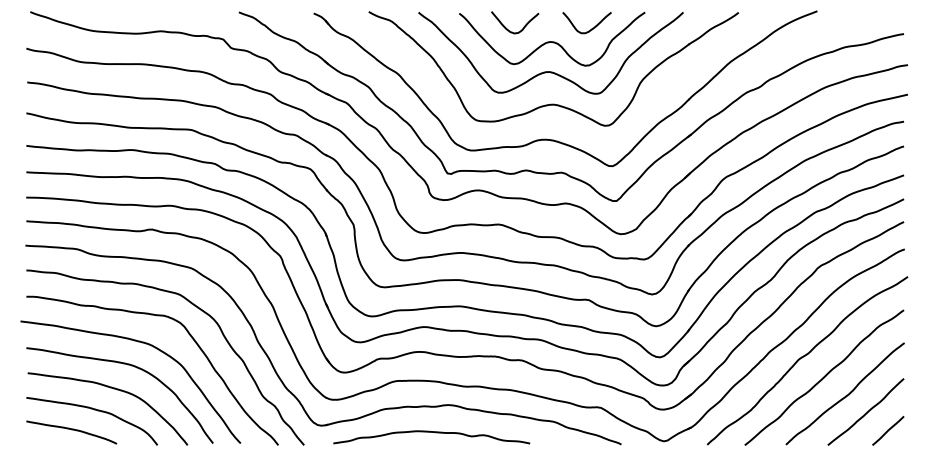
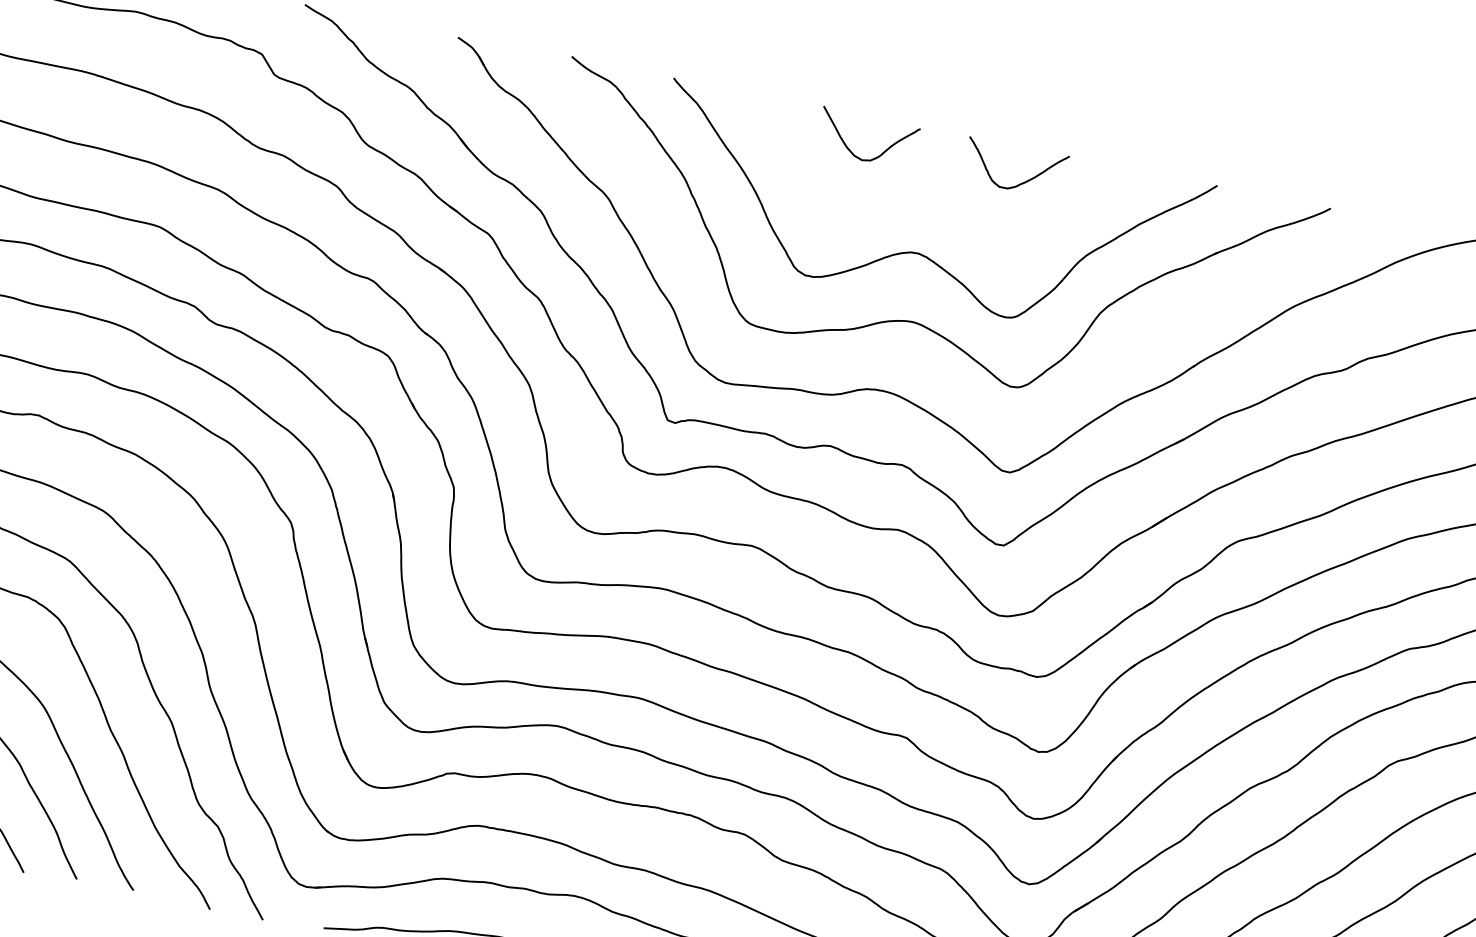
curve: (552, 41) -> (936, 192), removed

